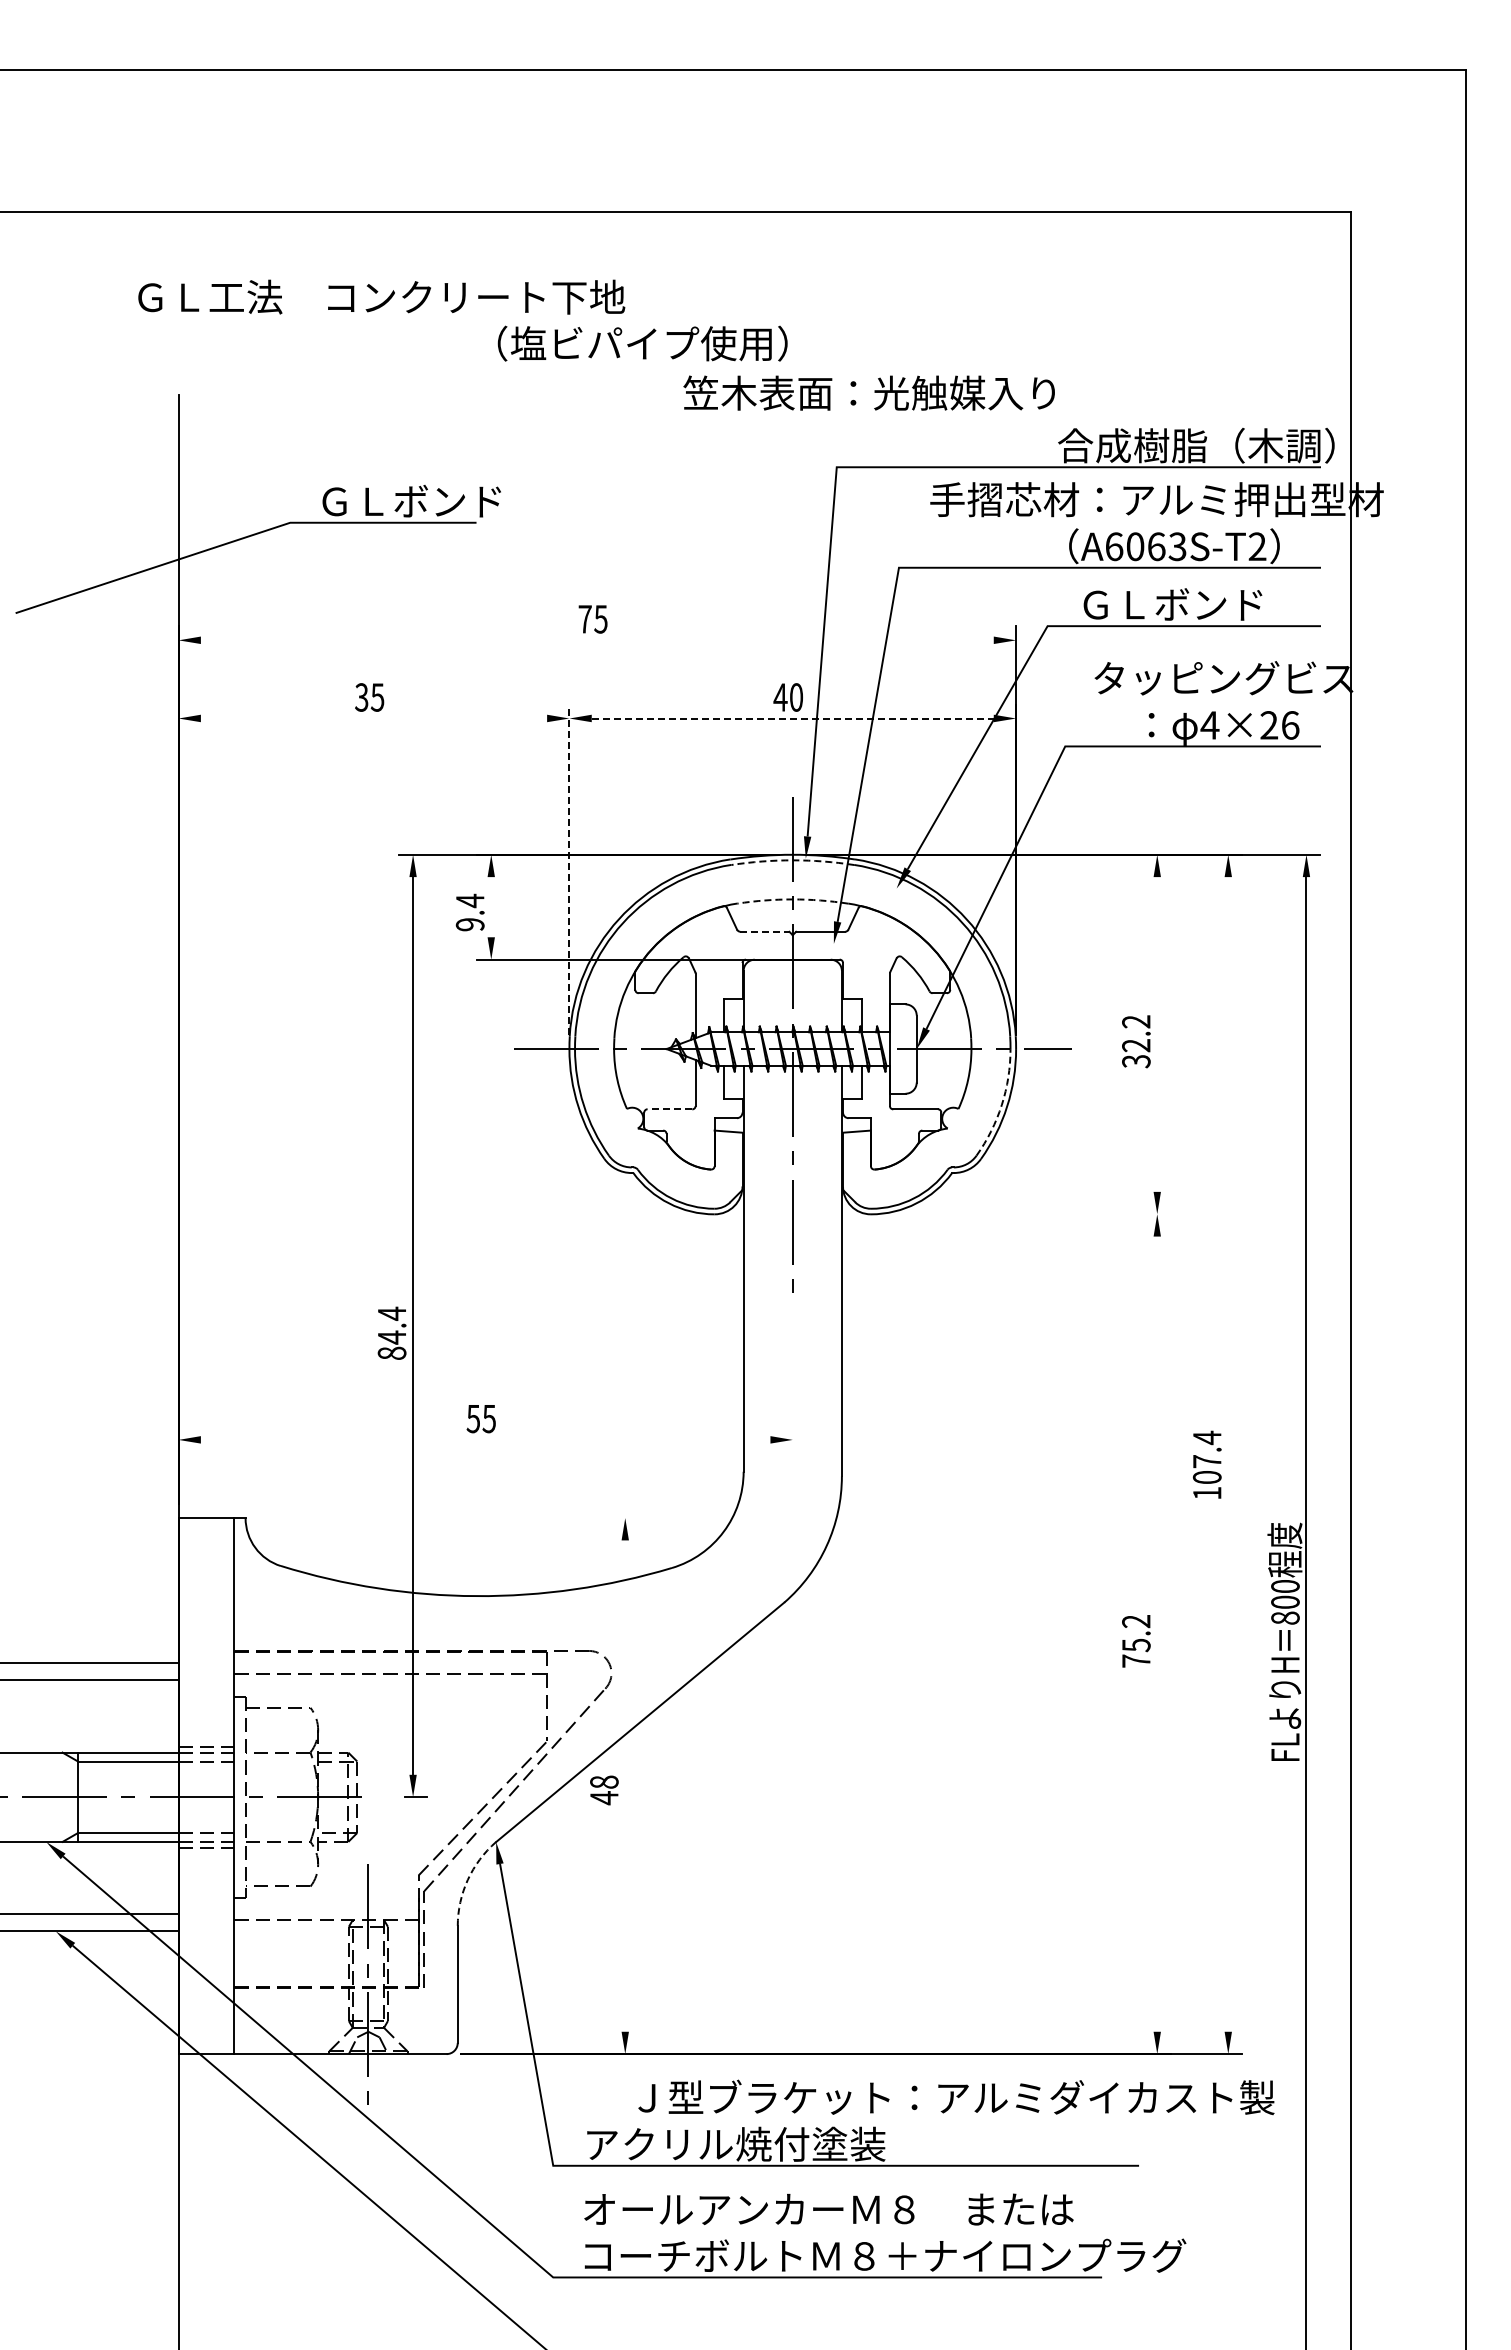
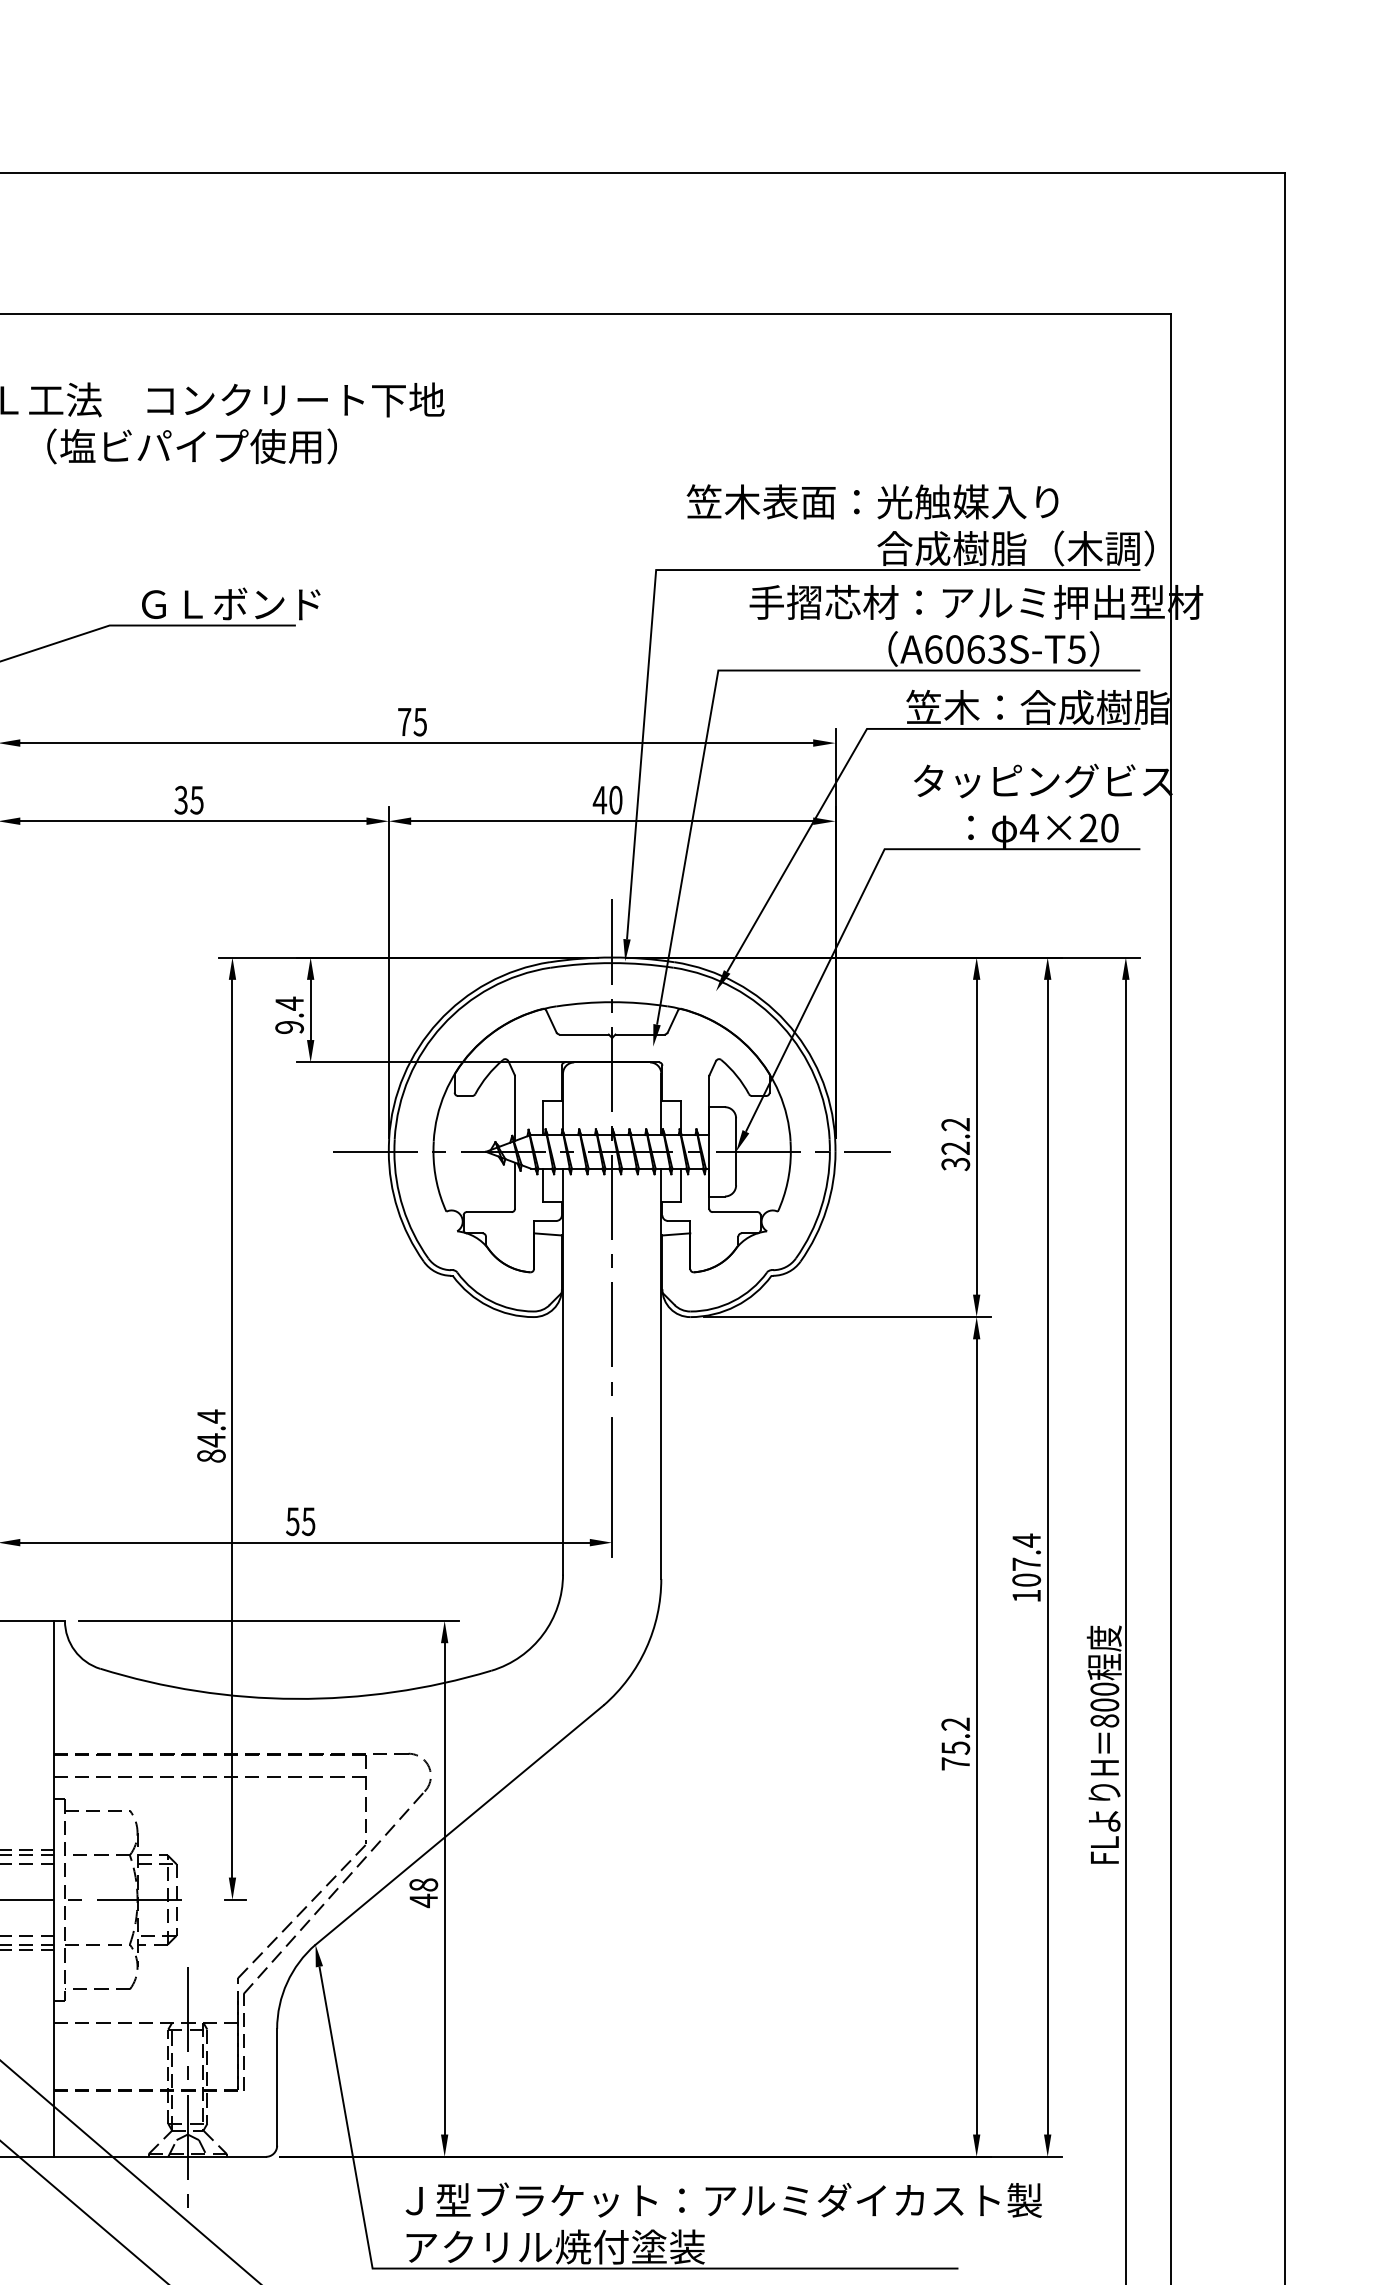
text: (642, 343) -> (191, 446), moved
text: (868, 392) -> (871, 501), moved
text: (1257, 546) -> (1076, 649), A6063S-T2 -> A6063S-T5
text: (1216, 604) -> (1035, 707), ＧＬボンド -> 笠木：合成樹脂
line: (596, 640) -> (415, 743), added
line: (373, 718) -> (192, 821), added
line: (793, 718) -> (612, 821), dashed -> solid
text: (1290, 725) -> (1109, 828), 4×26 -> 4×20
arc: (792, 860) -> (611, 963), dashed -> solid
line: (569, 869) -> (388, 972), dashed -> solid
arc: (792, 899) -> (611, 1002), dashed -> solid
line: (491, 907) -> (310, 1010), added
line: (764, 931) -> (583, 1034), dashed -> solid
line: (1157, 1034) -> (976, 1137), added
arc: (1001, 1105) -> (820, 1208), dashed -> solid
line: (669, 1109) -> (488, 1212), dashed -> solid
line: (1027, 1214) -> (846, 1317), added
line: (792, 1384) -> (611, 1487), added
line: (485, 1439) -> (304, 1542), added
line: (1228, 1454) -> (1047, 1557), added
line: (449, 1518) -> (268, 1621), added
line: (1157, 1633) -> (976, 1736), added
line: (625, 1785) -> (444, 1888), added
arc: (467, 1879) -> (286, 1982), dashed -> solid
text: (956, 2096) -> (723, 2199), moved

